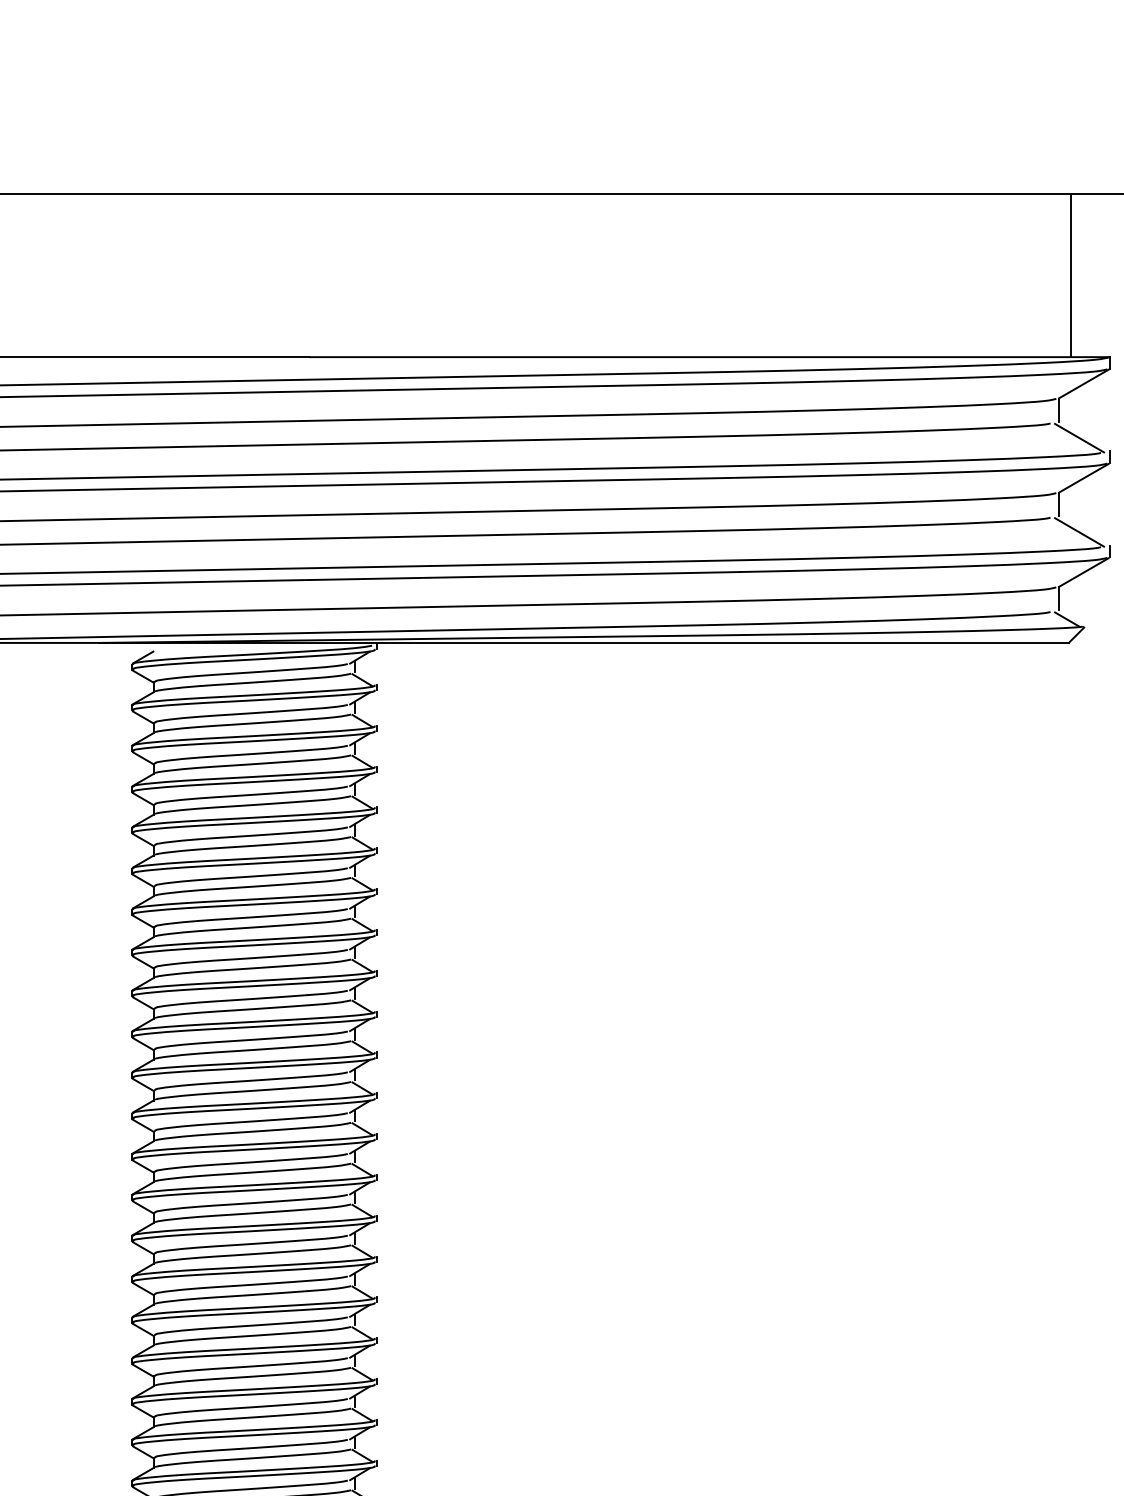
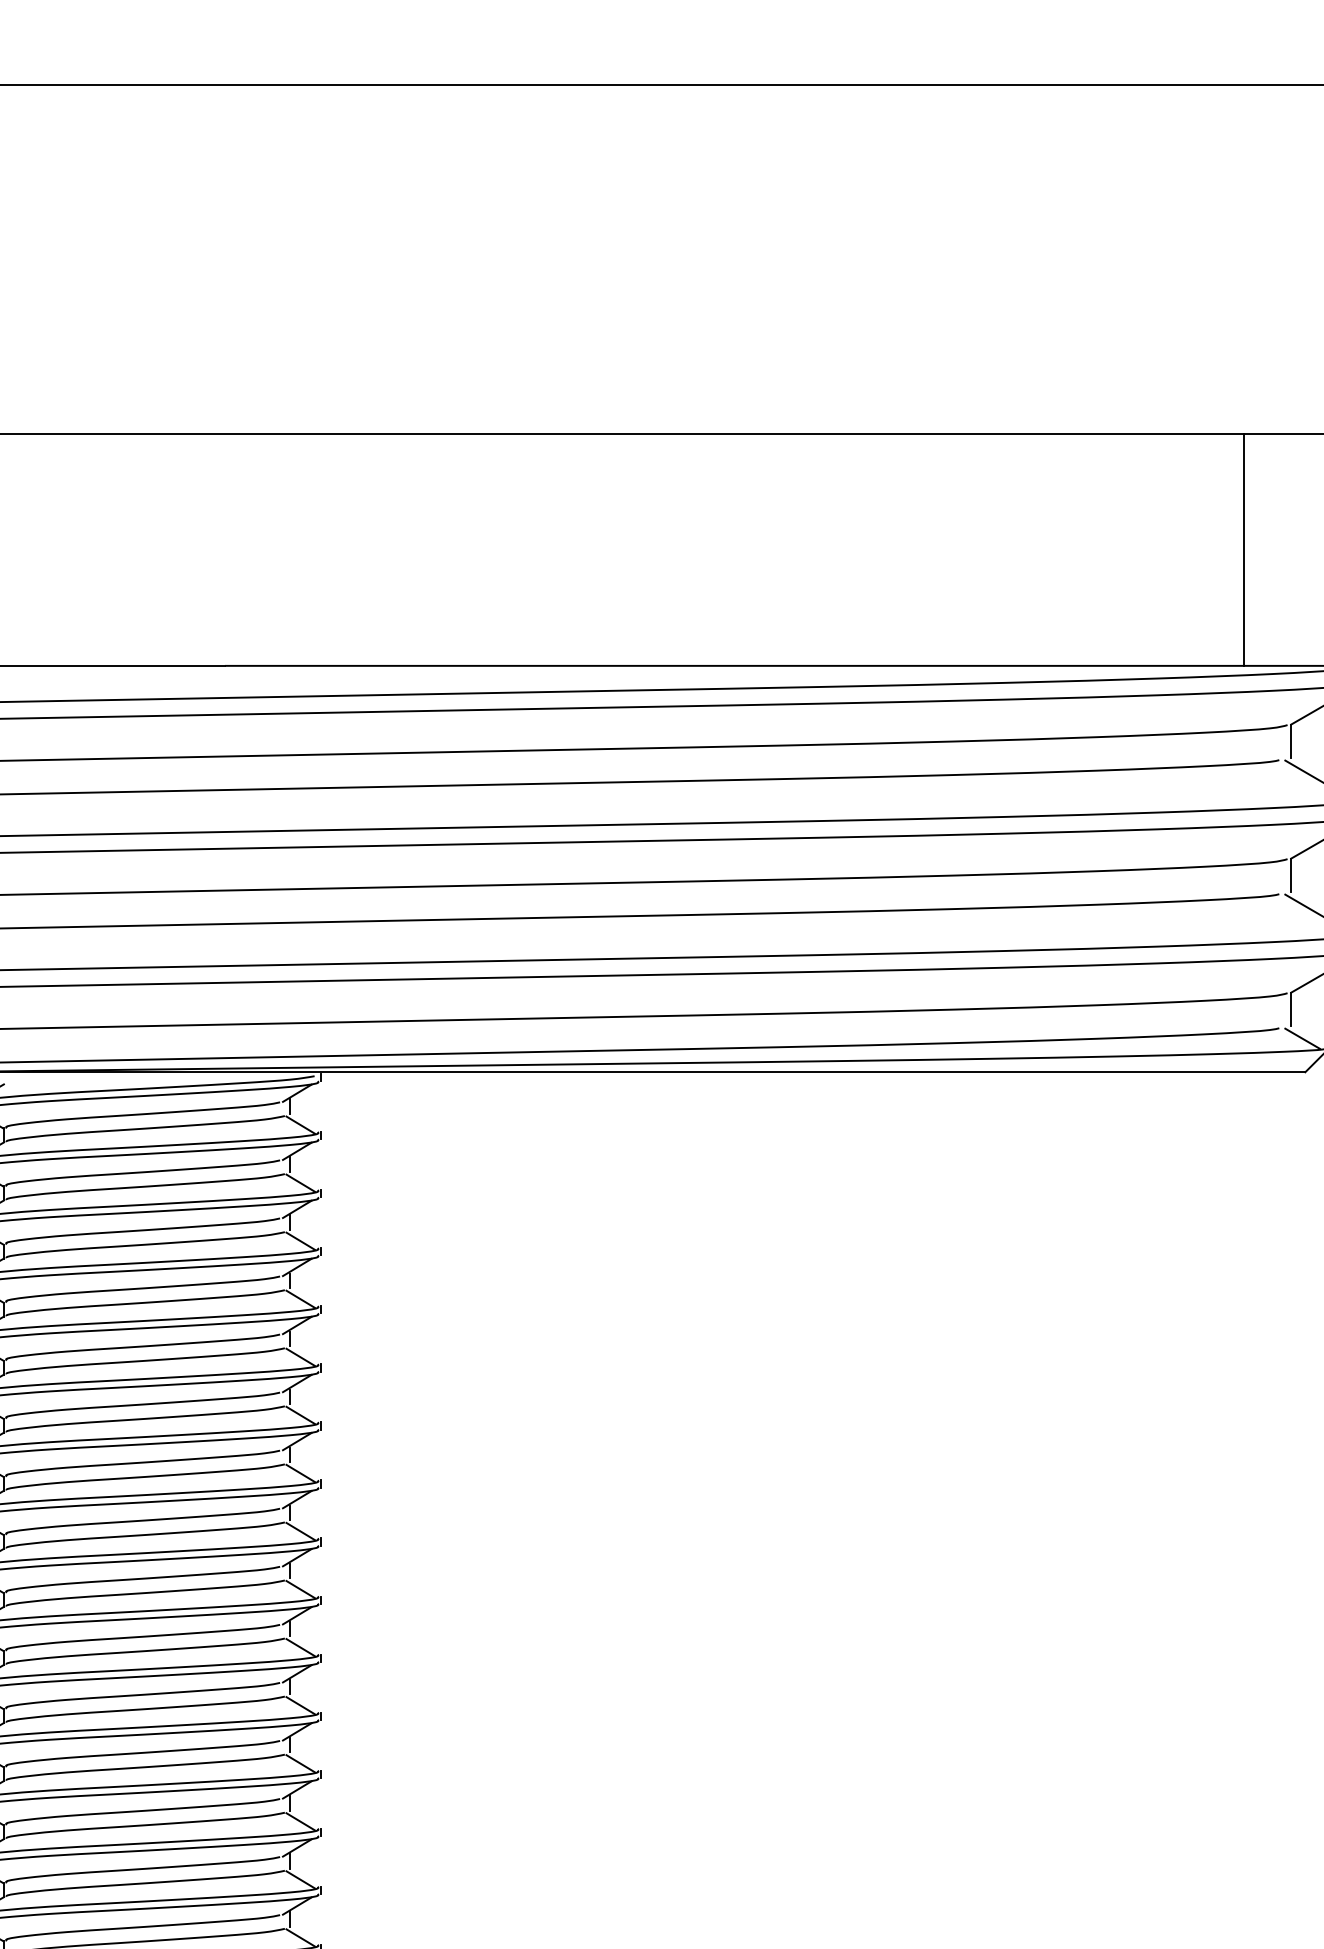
line: (1070, 275) -> (1243, 549), moved

